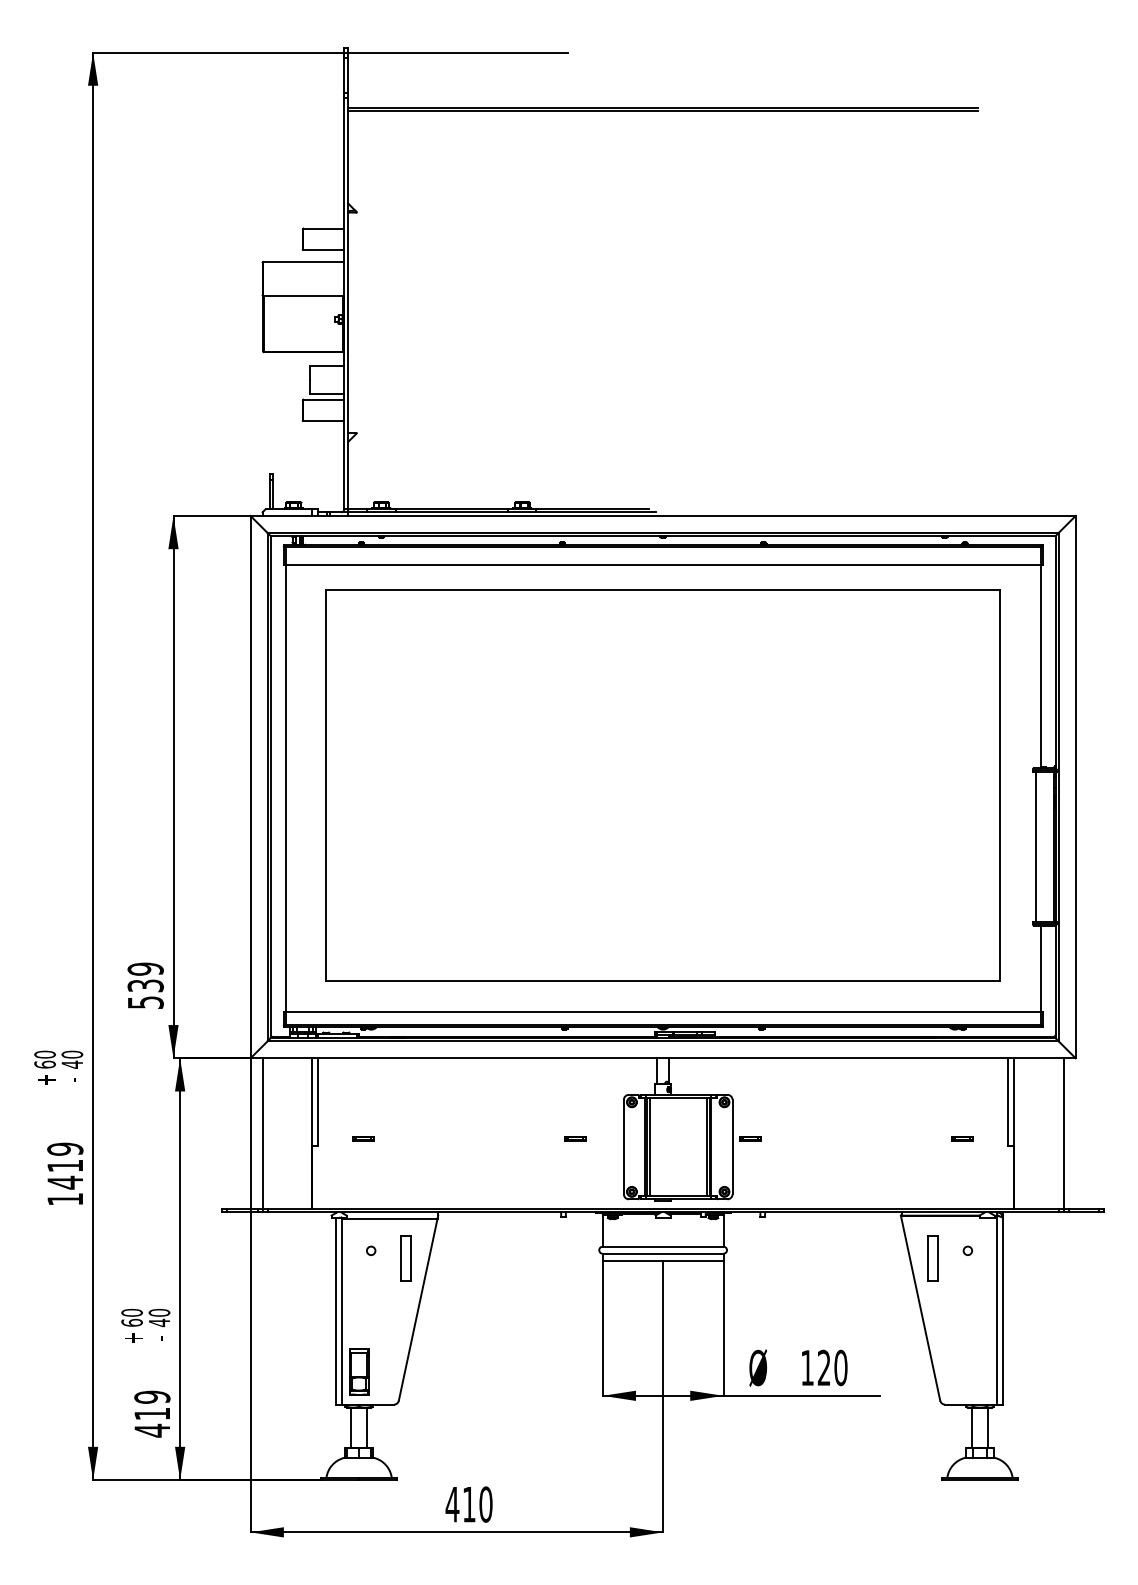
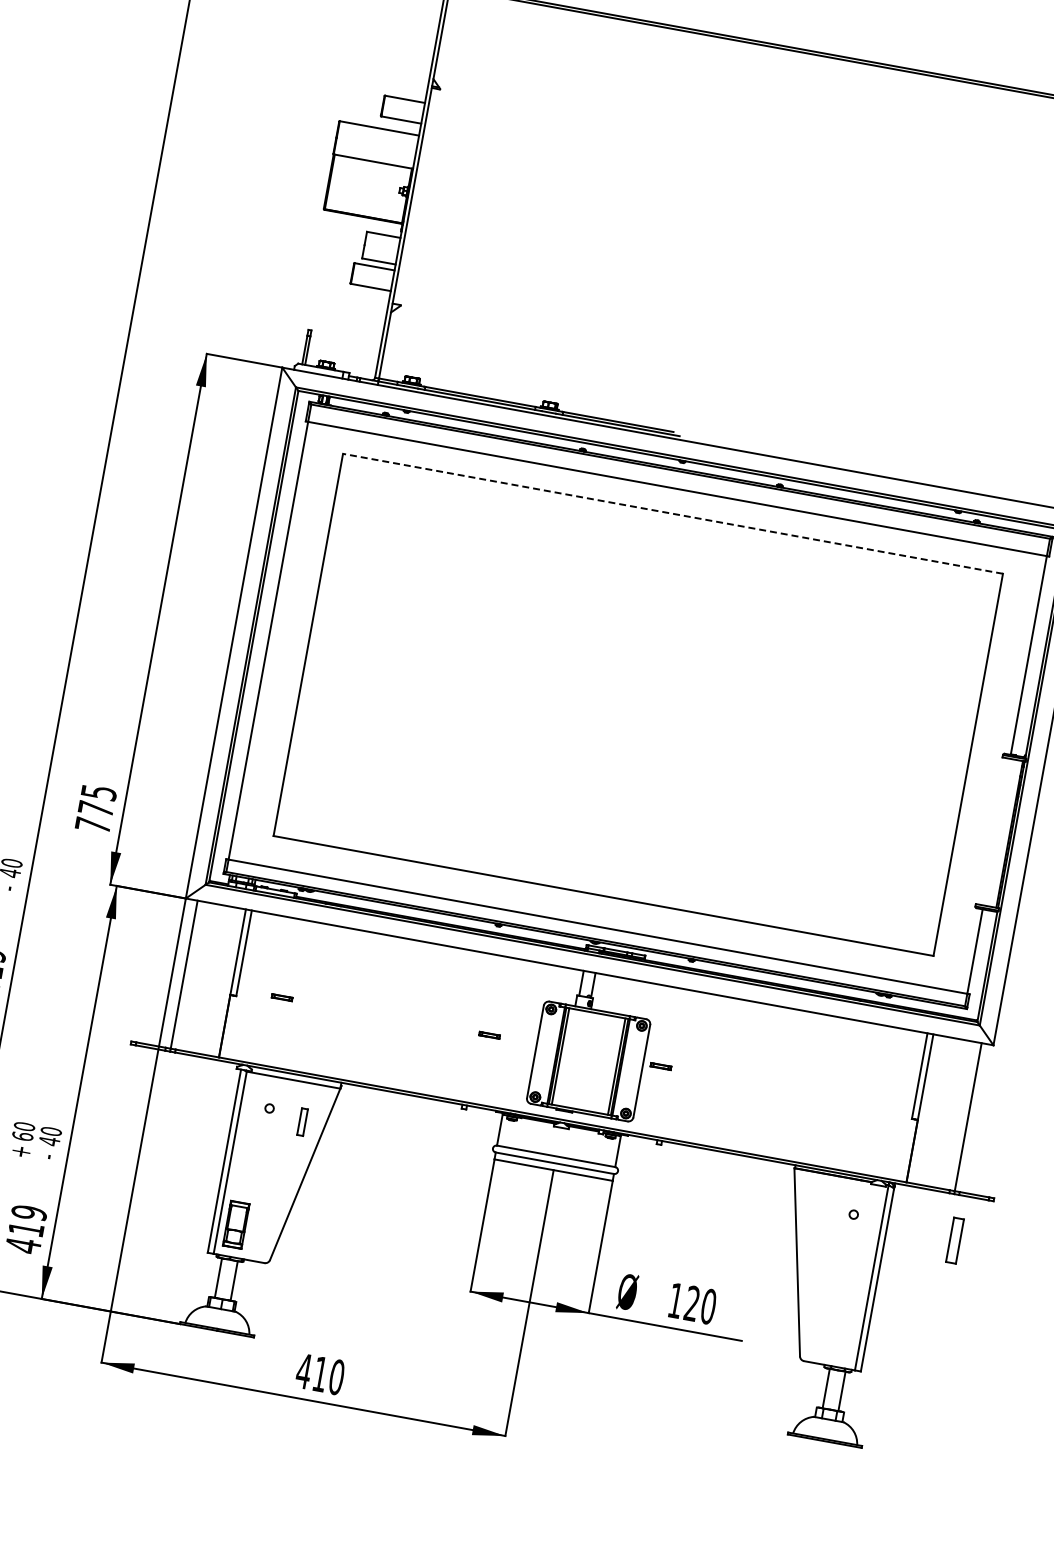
line: (662, 590) -> (672, 513), solid -> dashed
line: (1035, 846) -> (991, 830), removed
text: (145, 985) -> (95, 808), 539 -> 775
part: (962, 1138) -> (868, 1103), removed
part: (405, 1258) -> (301, 1122), size x0.6
part: (932, 1258) -> (954, 1240), moved

